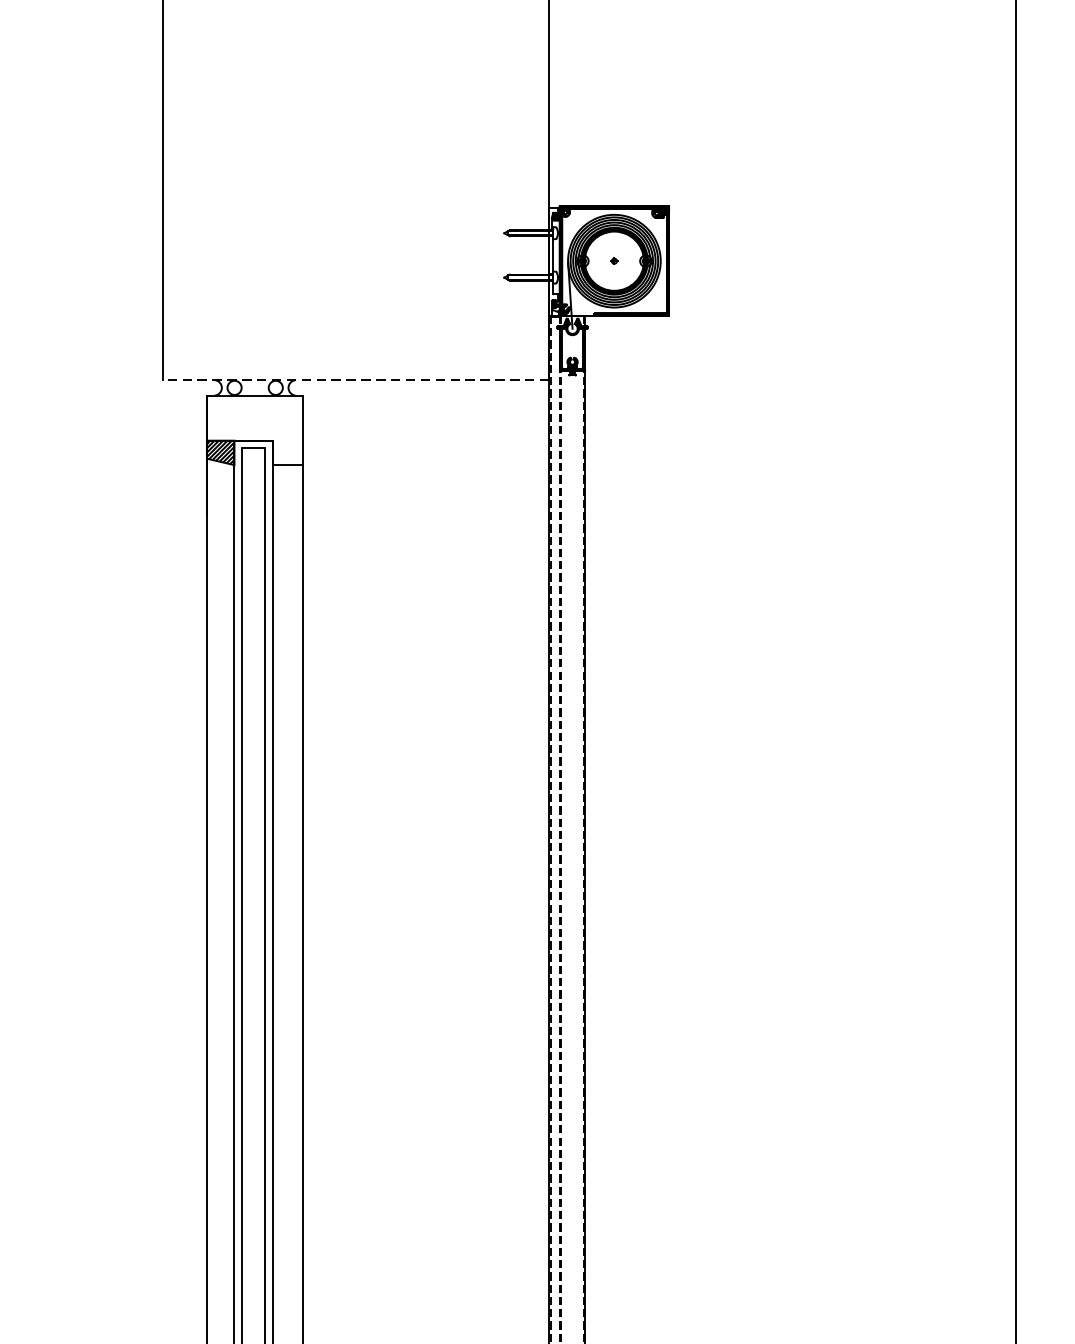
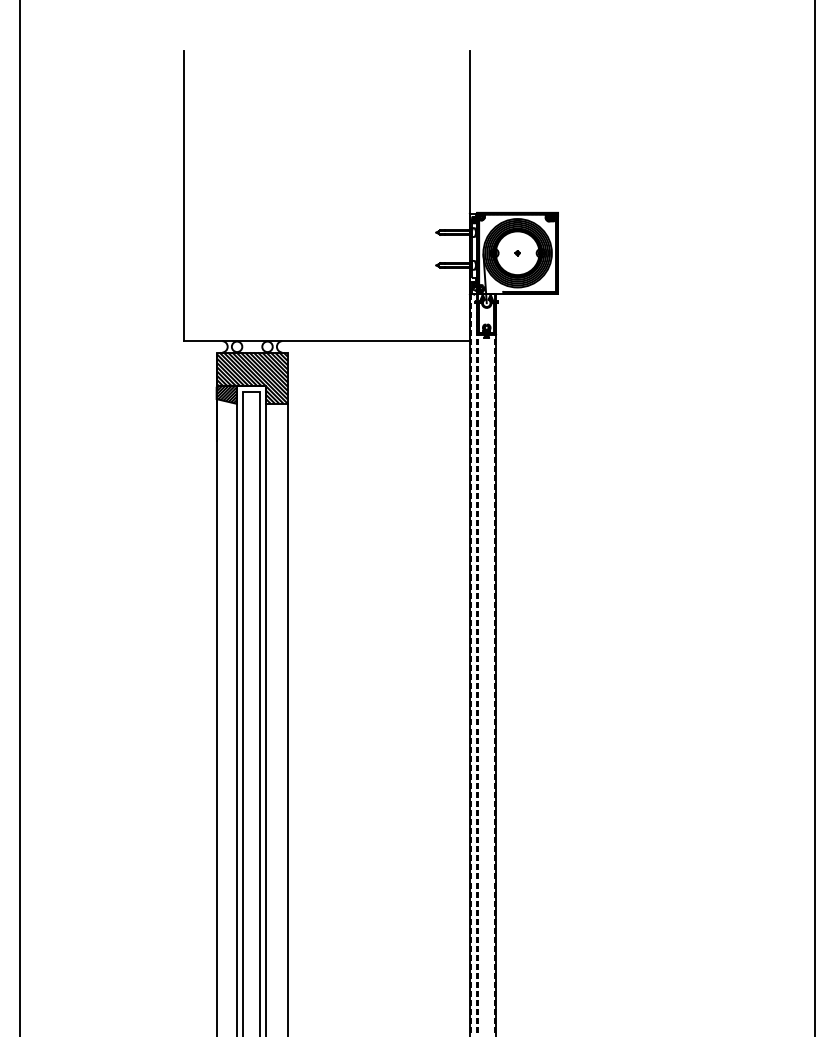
line: (355, 380) -> (326, 341), dashed -> solid
hatch: (254, 429) -> (251, 377), added

